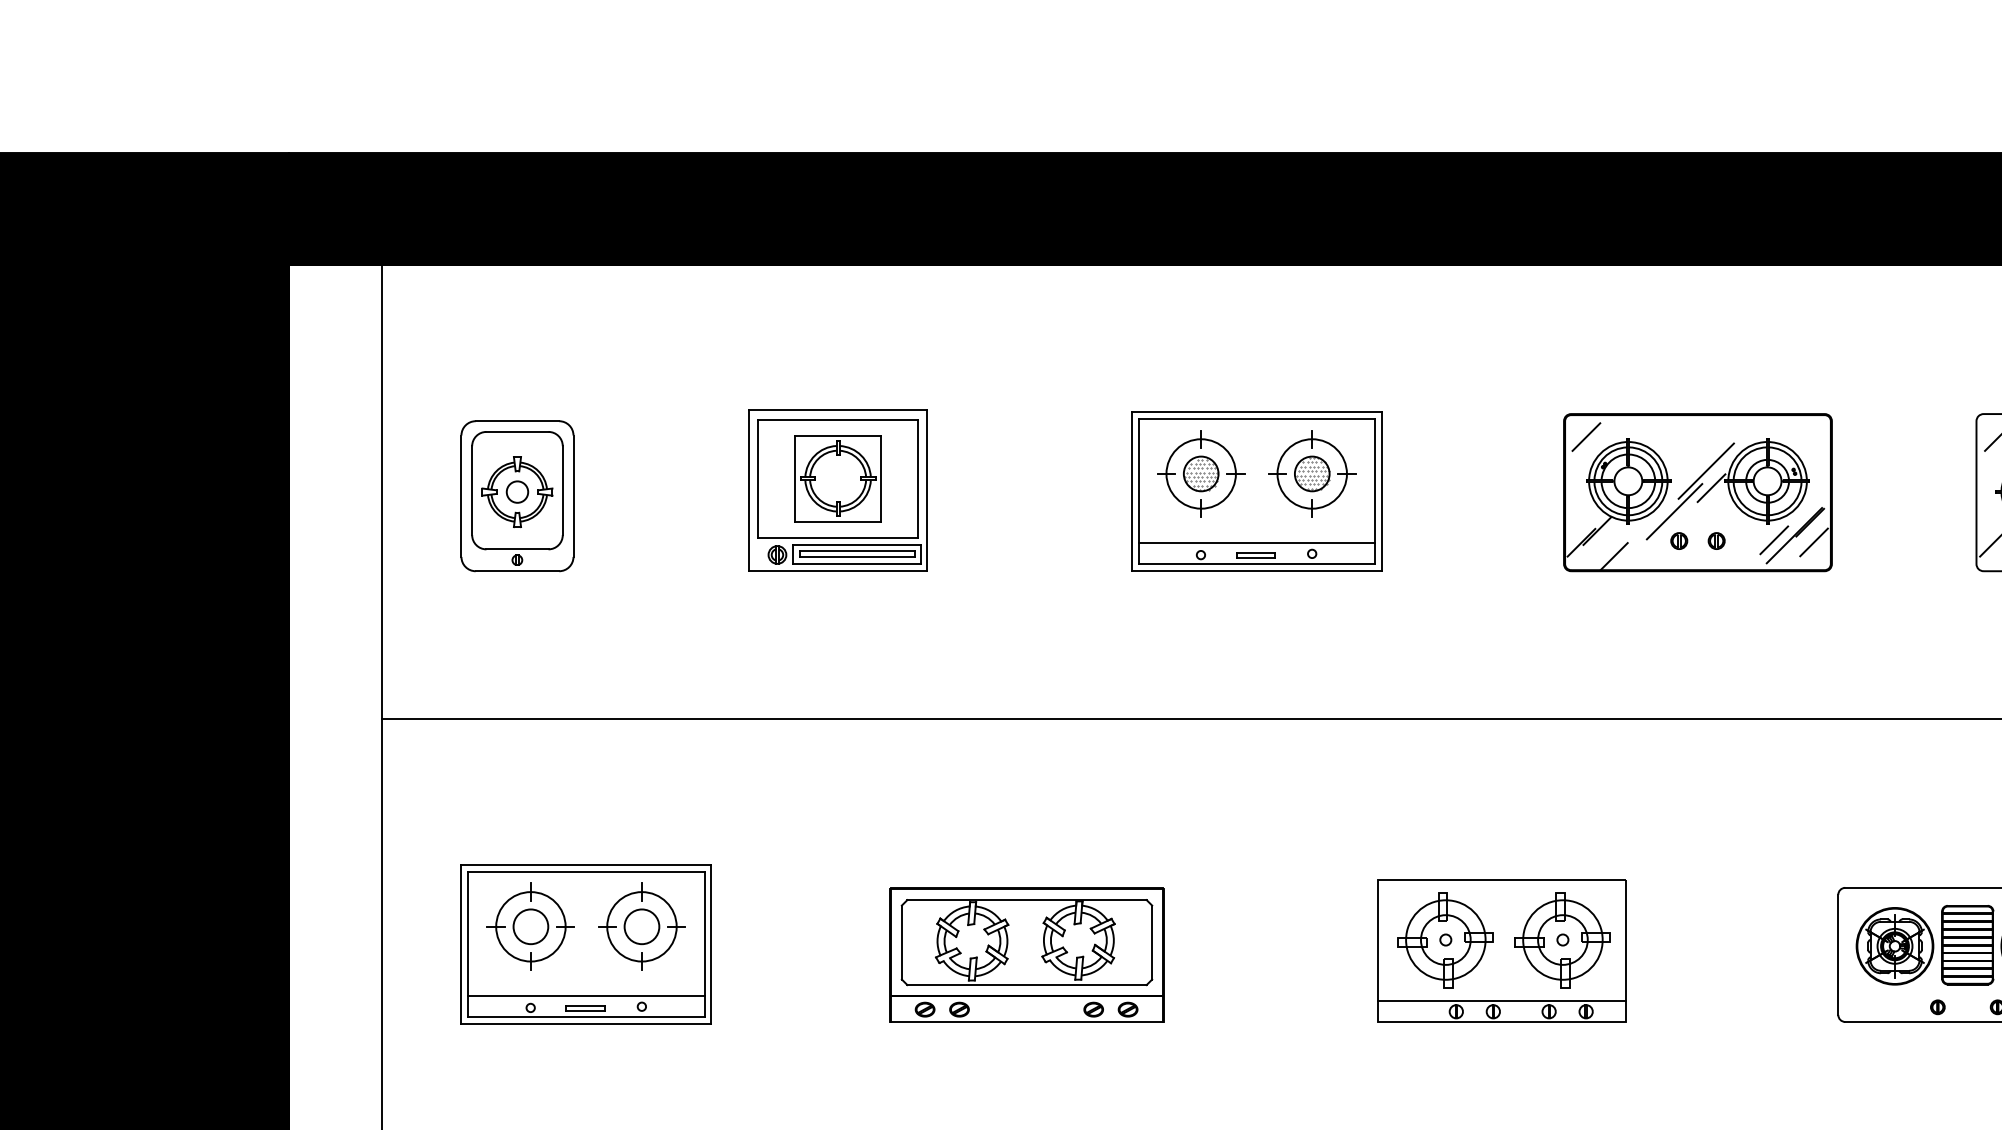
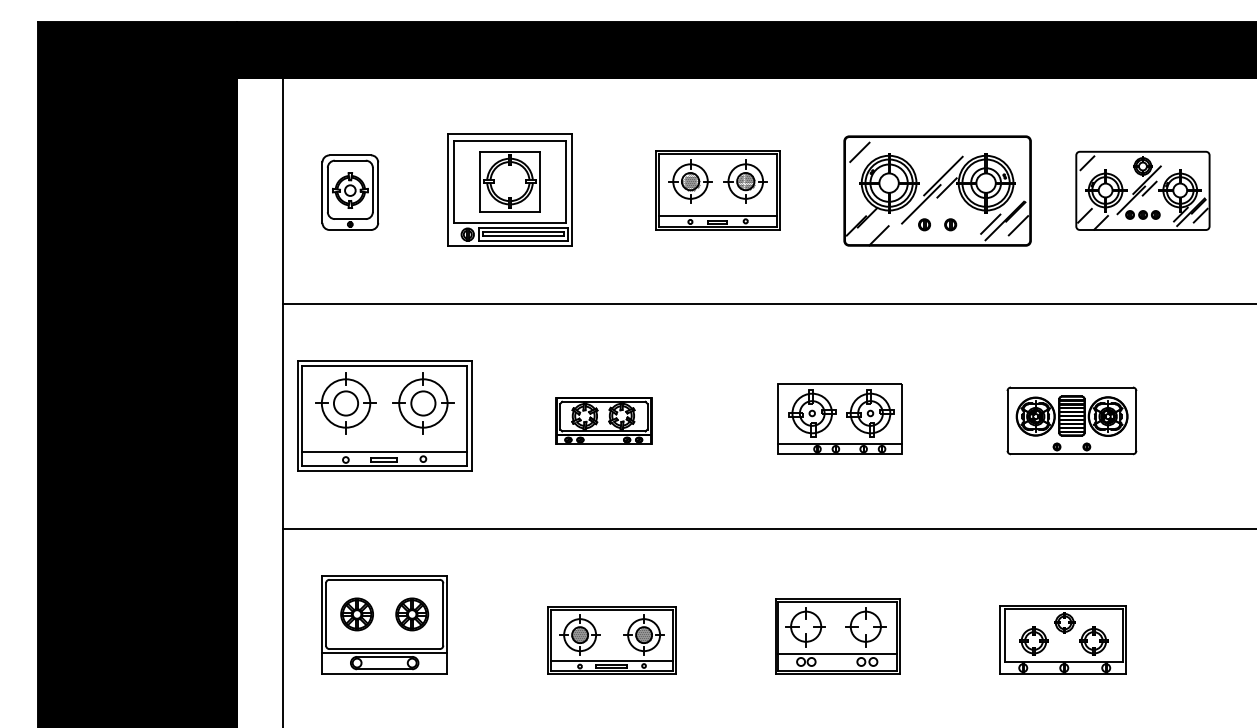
part: (837, 489) -> (509, 189), size x1.4
part: (1697, 491) -> (937, 190), size x1.4
part: (586, 944) -> (384, 415), size x1.4
part: (1026, 954) -> (603, 420), size x0.7

